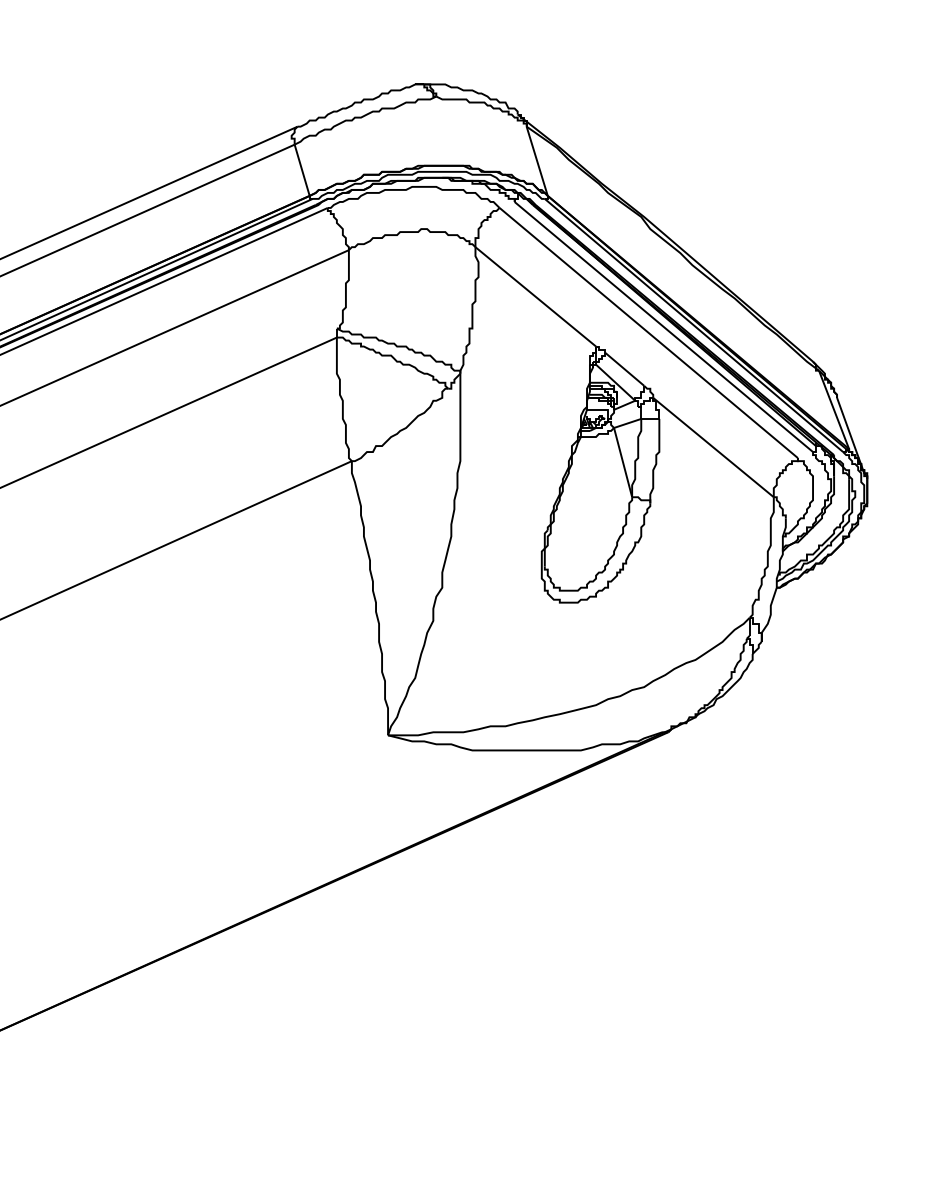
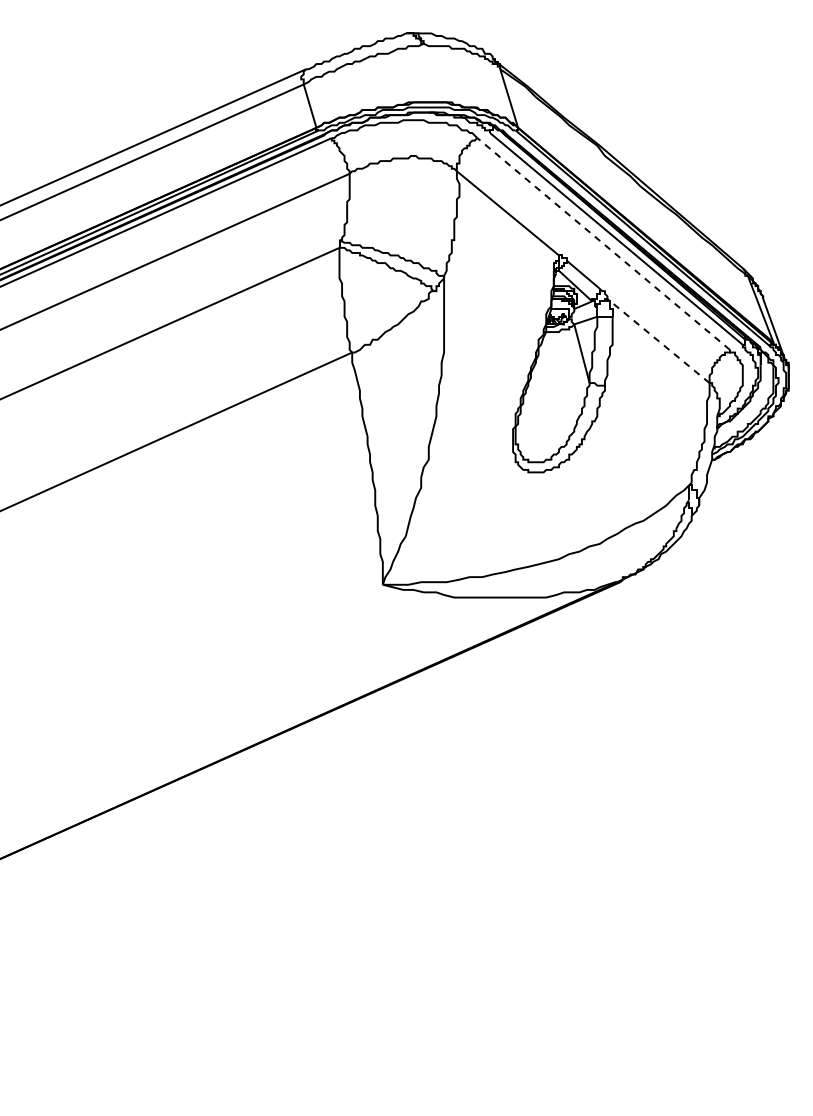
line: (648, 333) -> (603, 244), solid -> dashed
line: (713, 446) -> (658, 340), solid -> dashed

